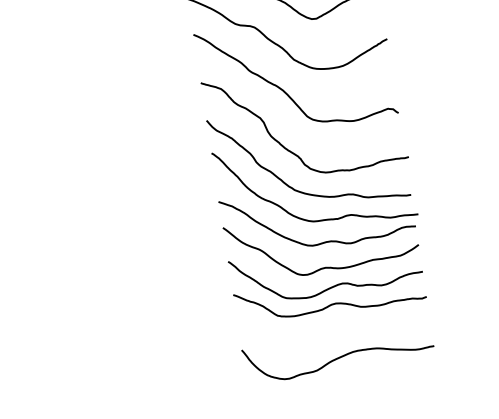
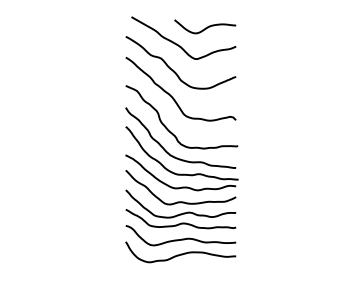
curve: (336, 329) -> (181, 238), added

